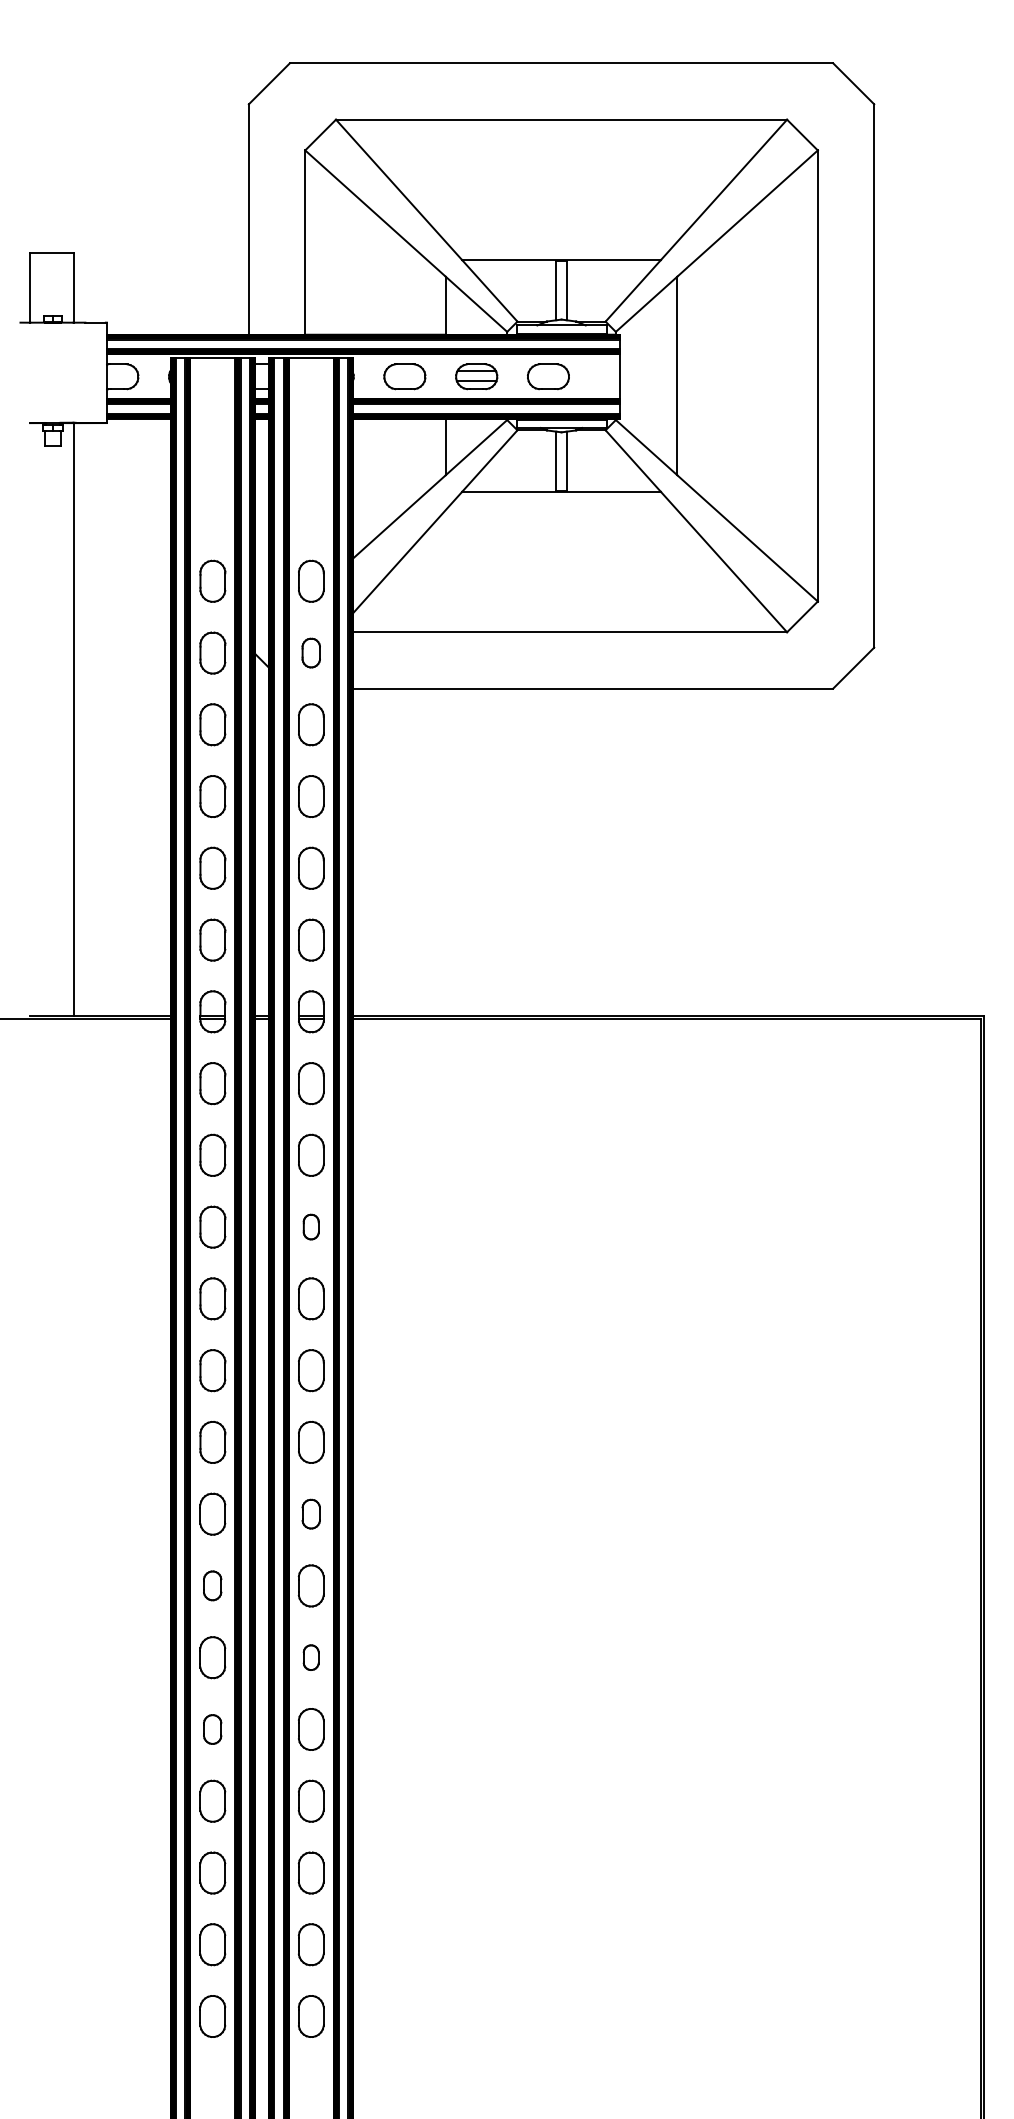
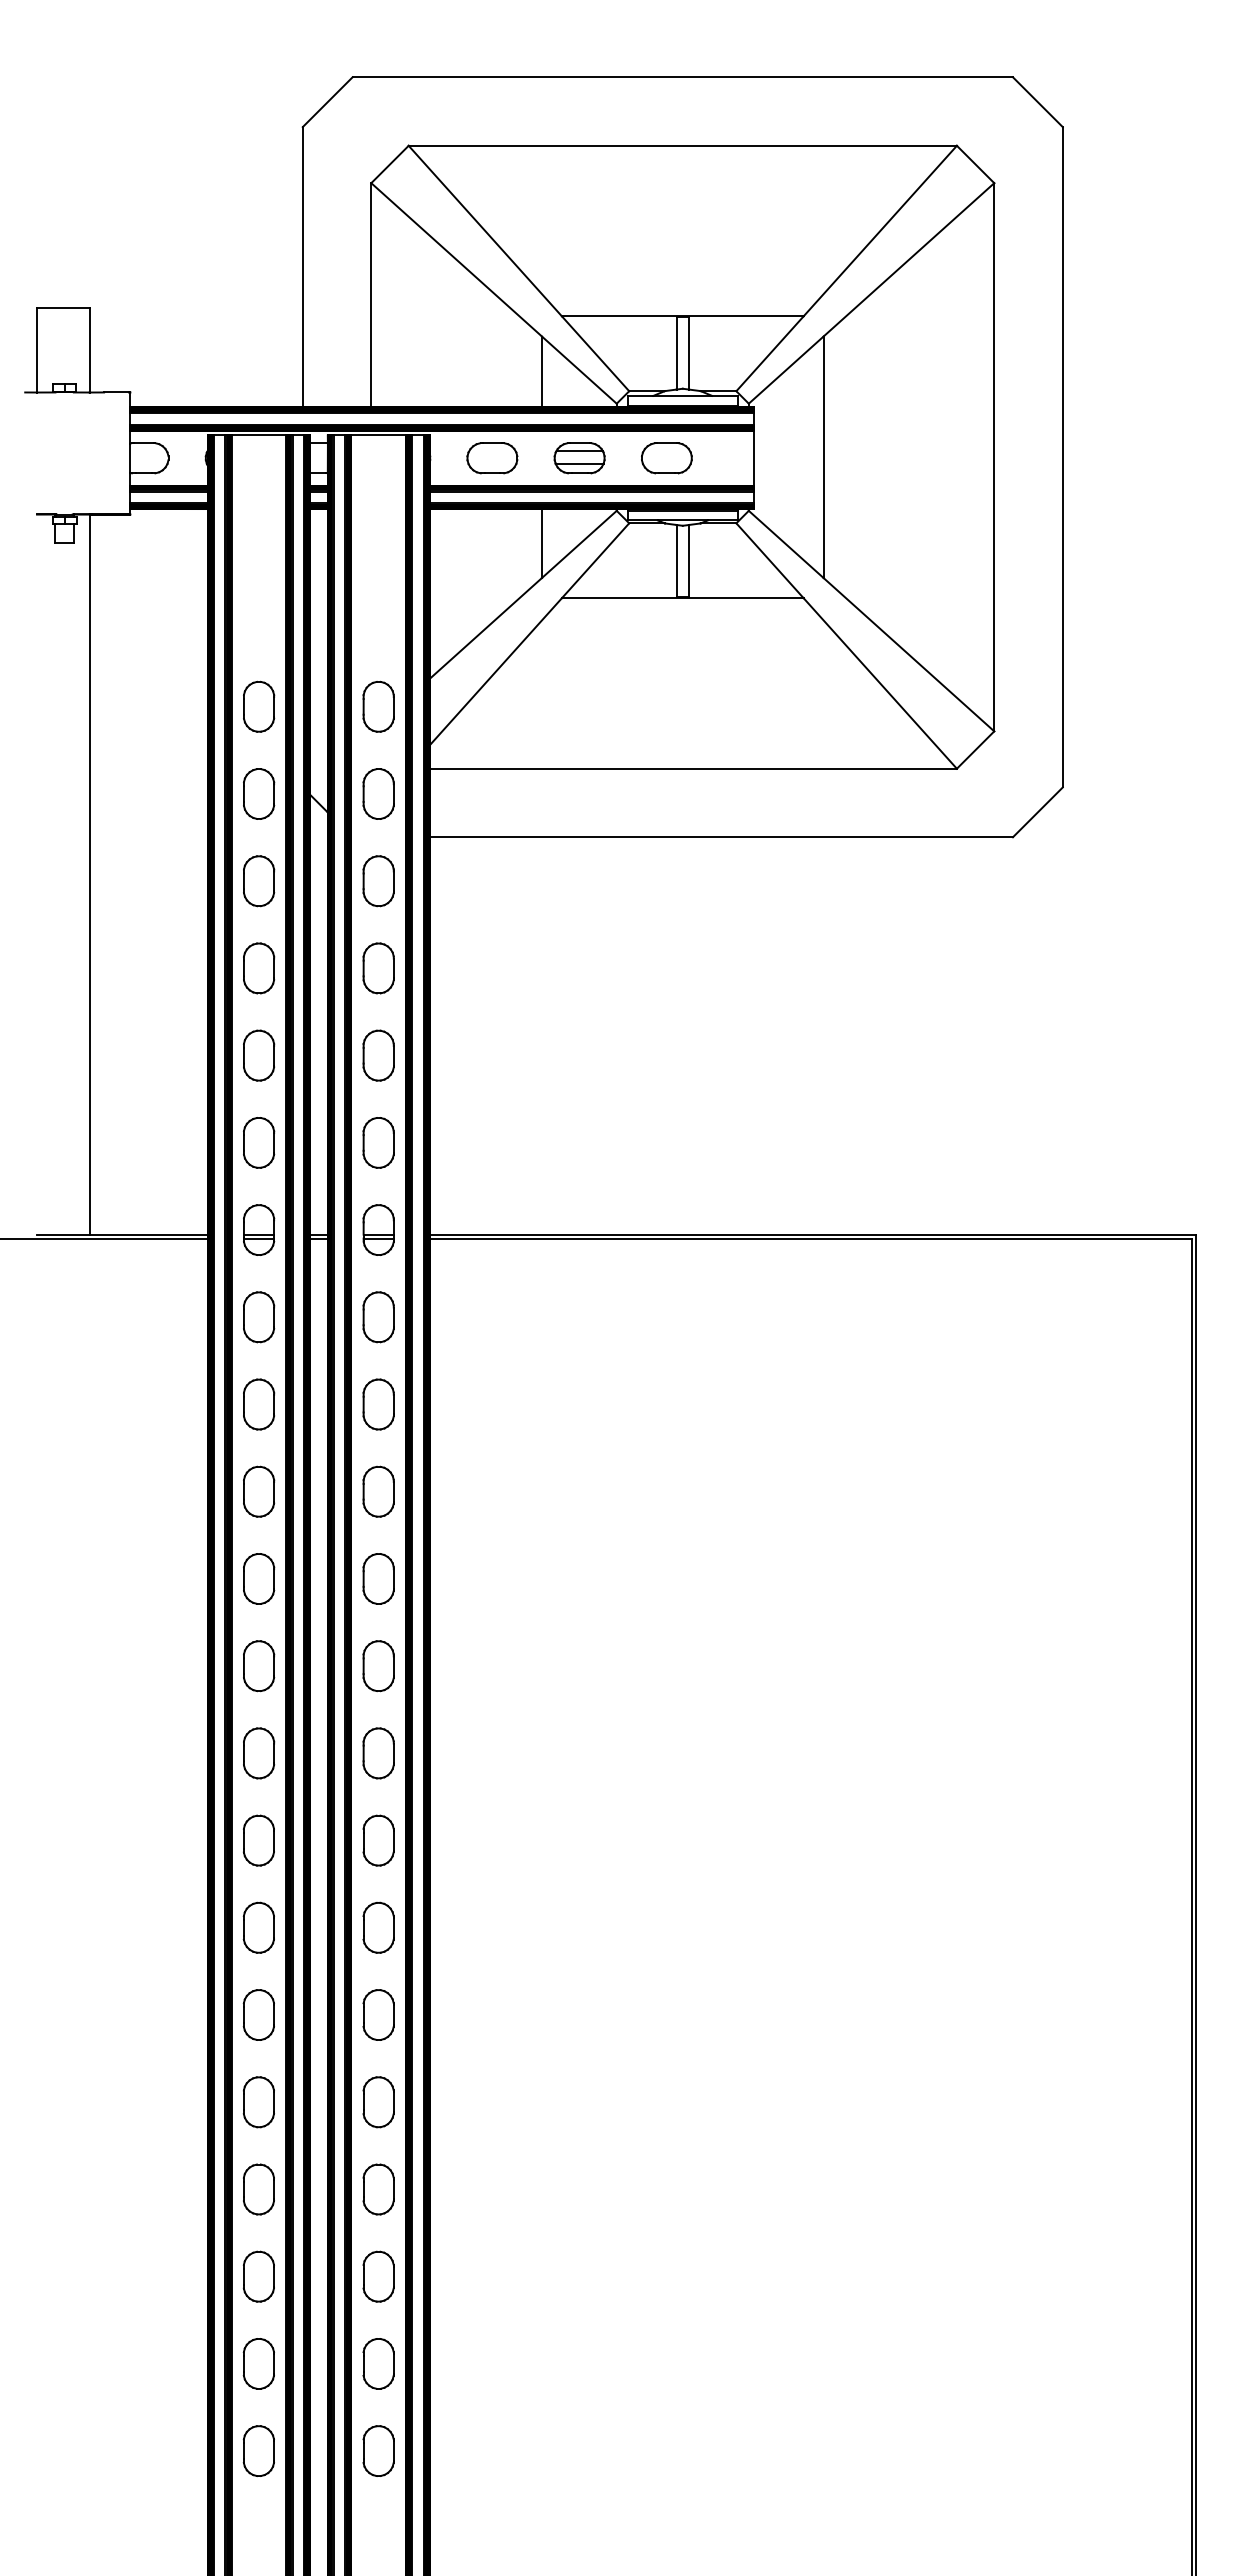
part: (311, 652) -> (378, 793), size x1.43
part: (311, 1226) -> (378, 1491), size x1.67
part: (311, 1514) -> (378, 1840), size x1.43
part: (212, 1585) -> (258, 1927), size x1.43
part: (311, 1657) -> (378, 2014), size x1.67
part: (212, 1729) -> (258, 2102), size x1.43

